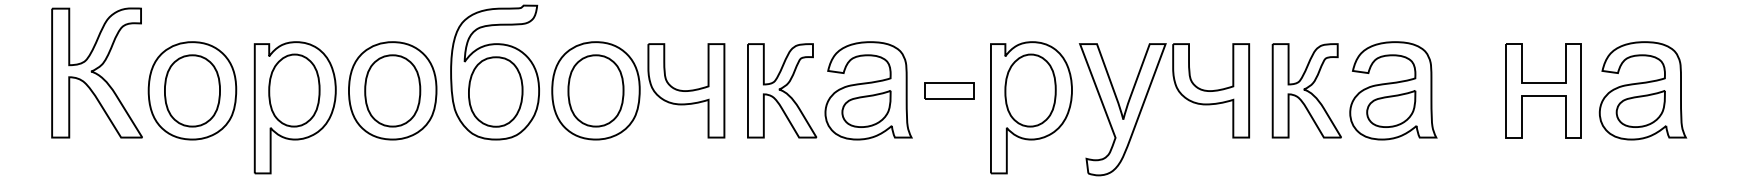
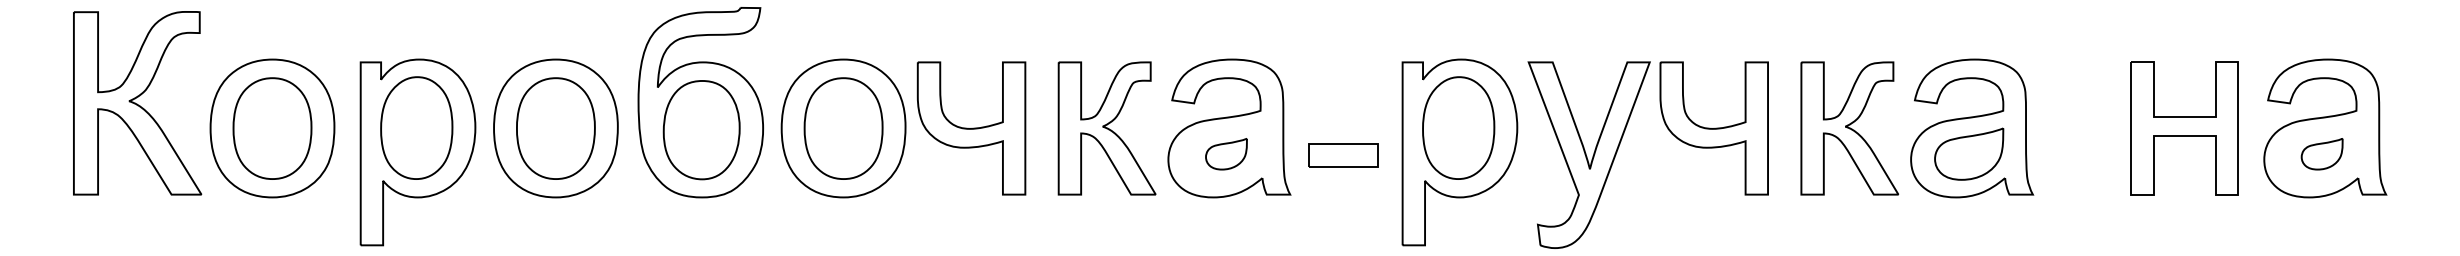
part: (949, 90) -> (1343, 154), moved
part: (866, 108) -> (1226, 153), size x0.6
part: (1640, 108) -> (2321, 153), size x0.6

